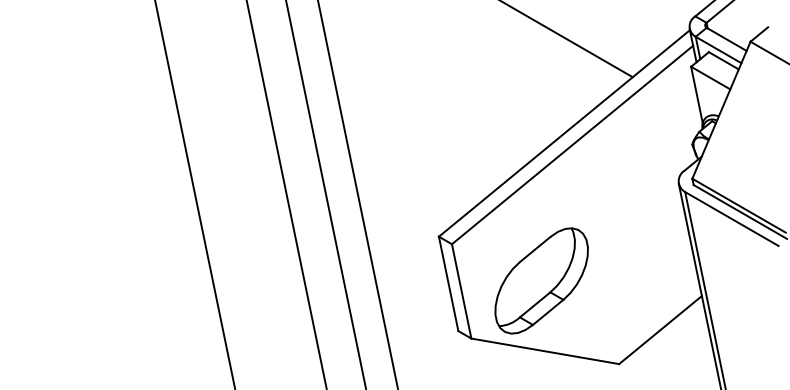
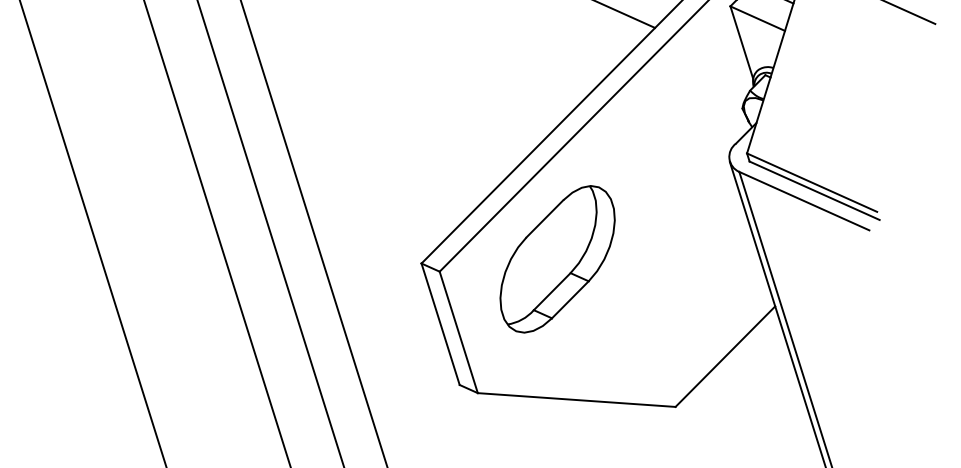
part: (541, 280) -> (557, 258), moved

